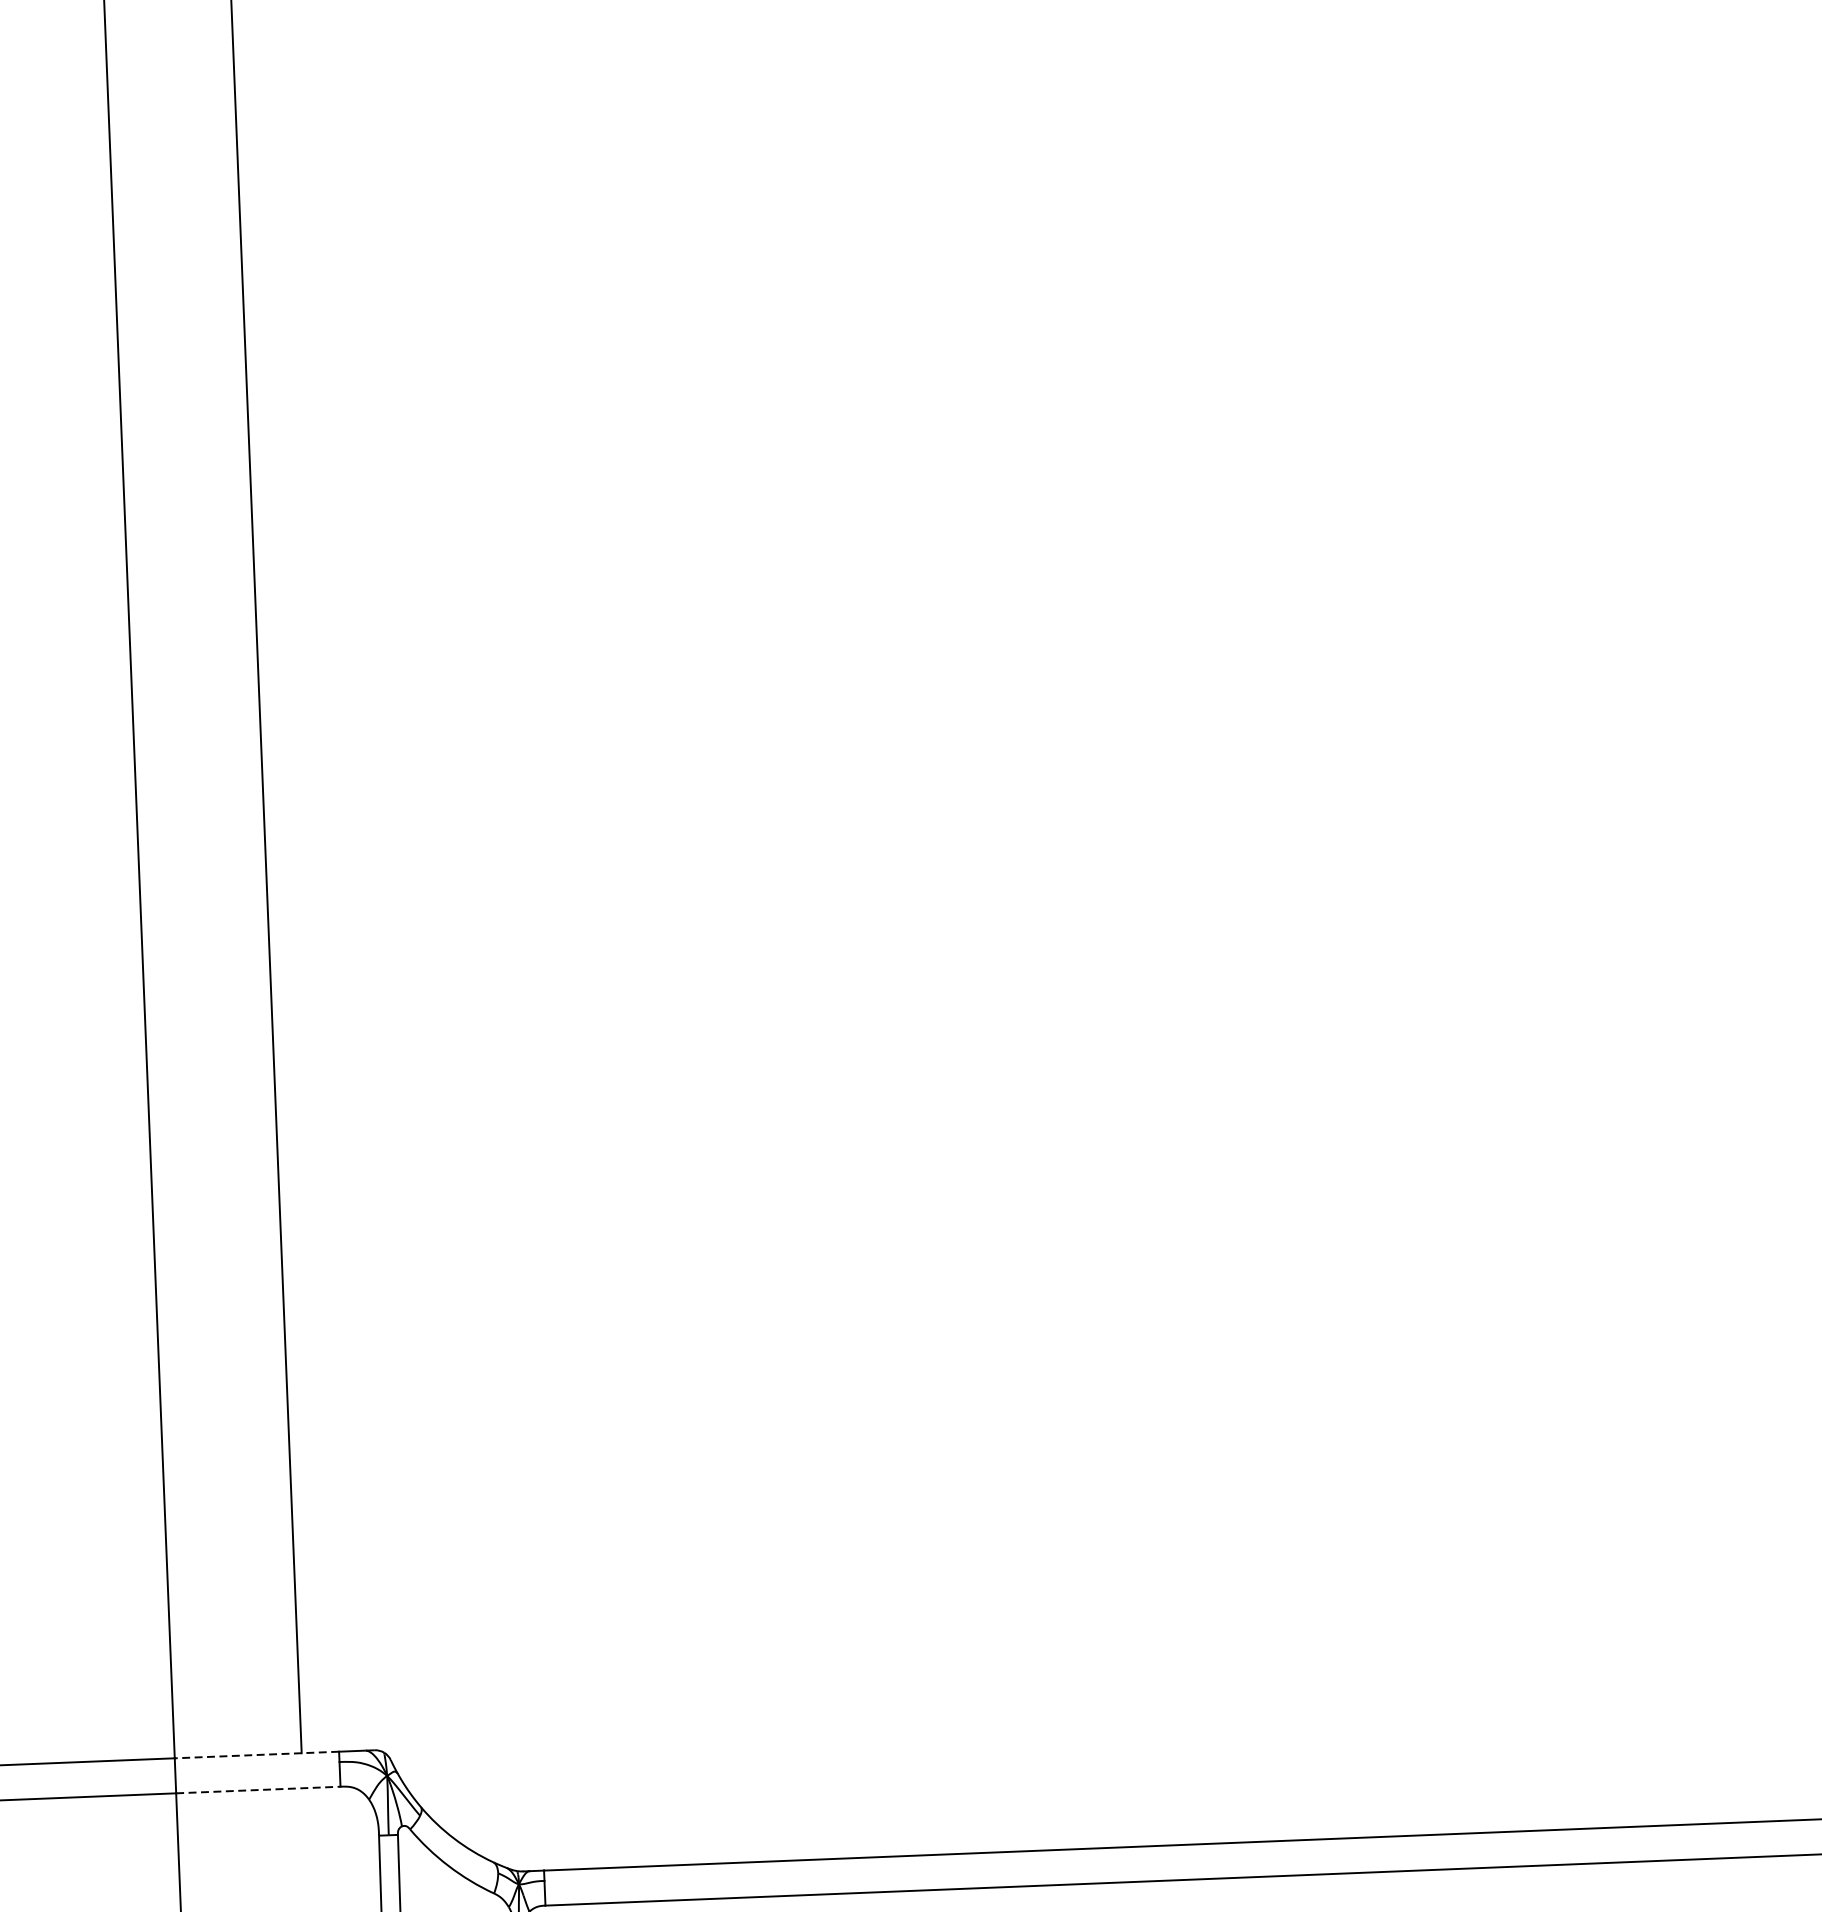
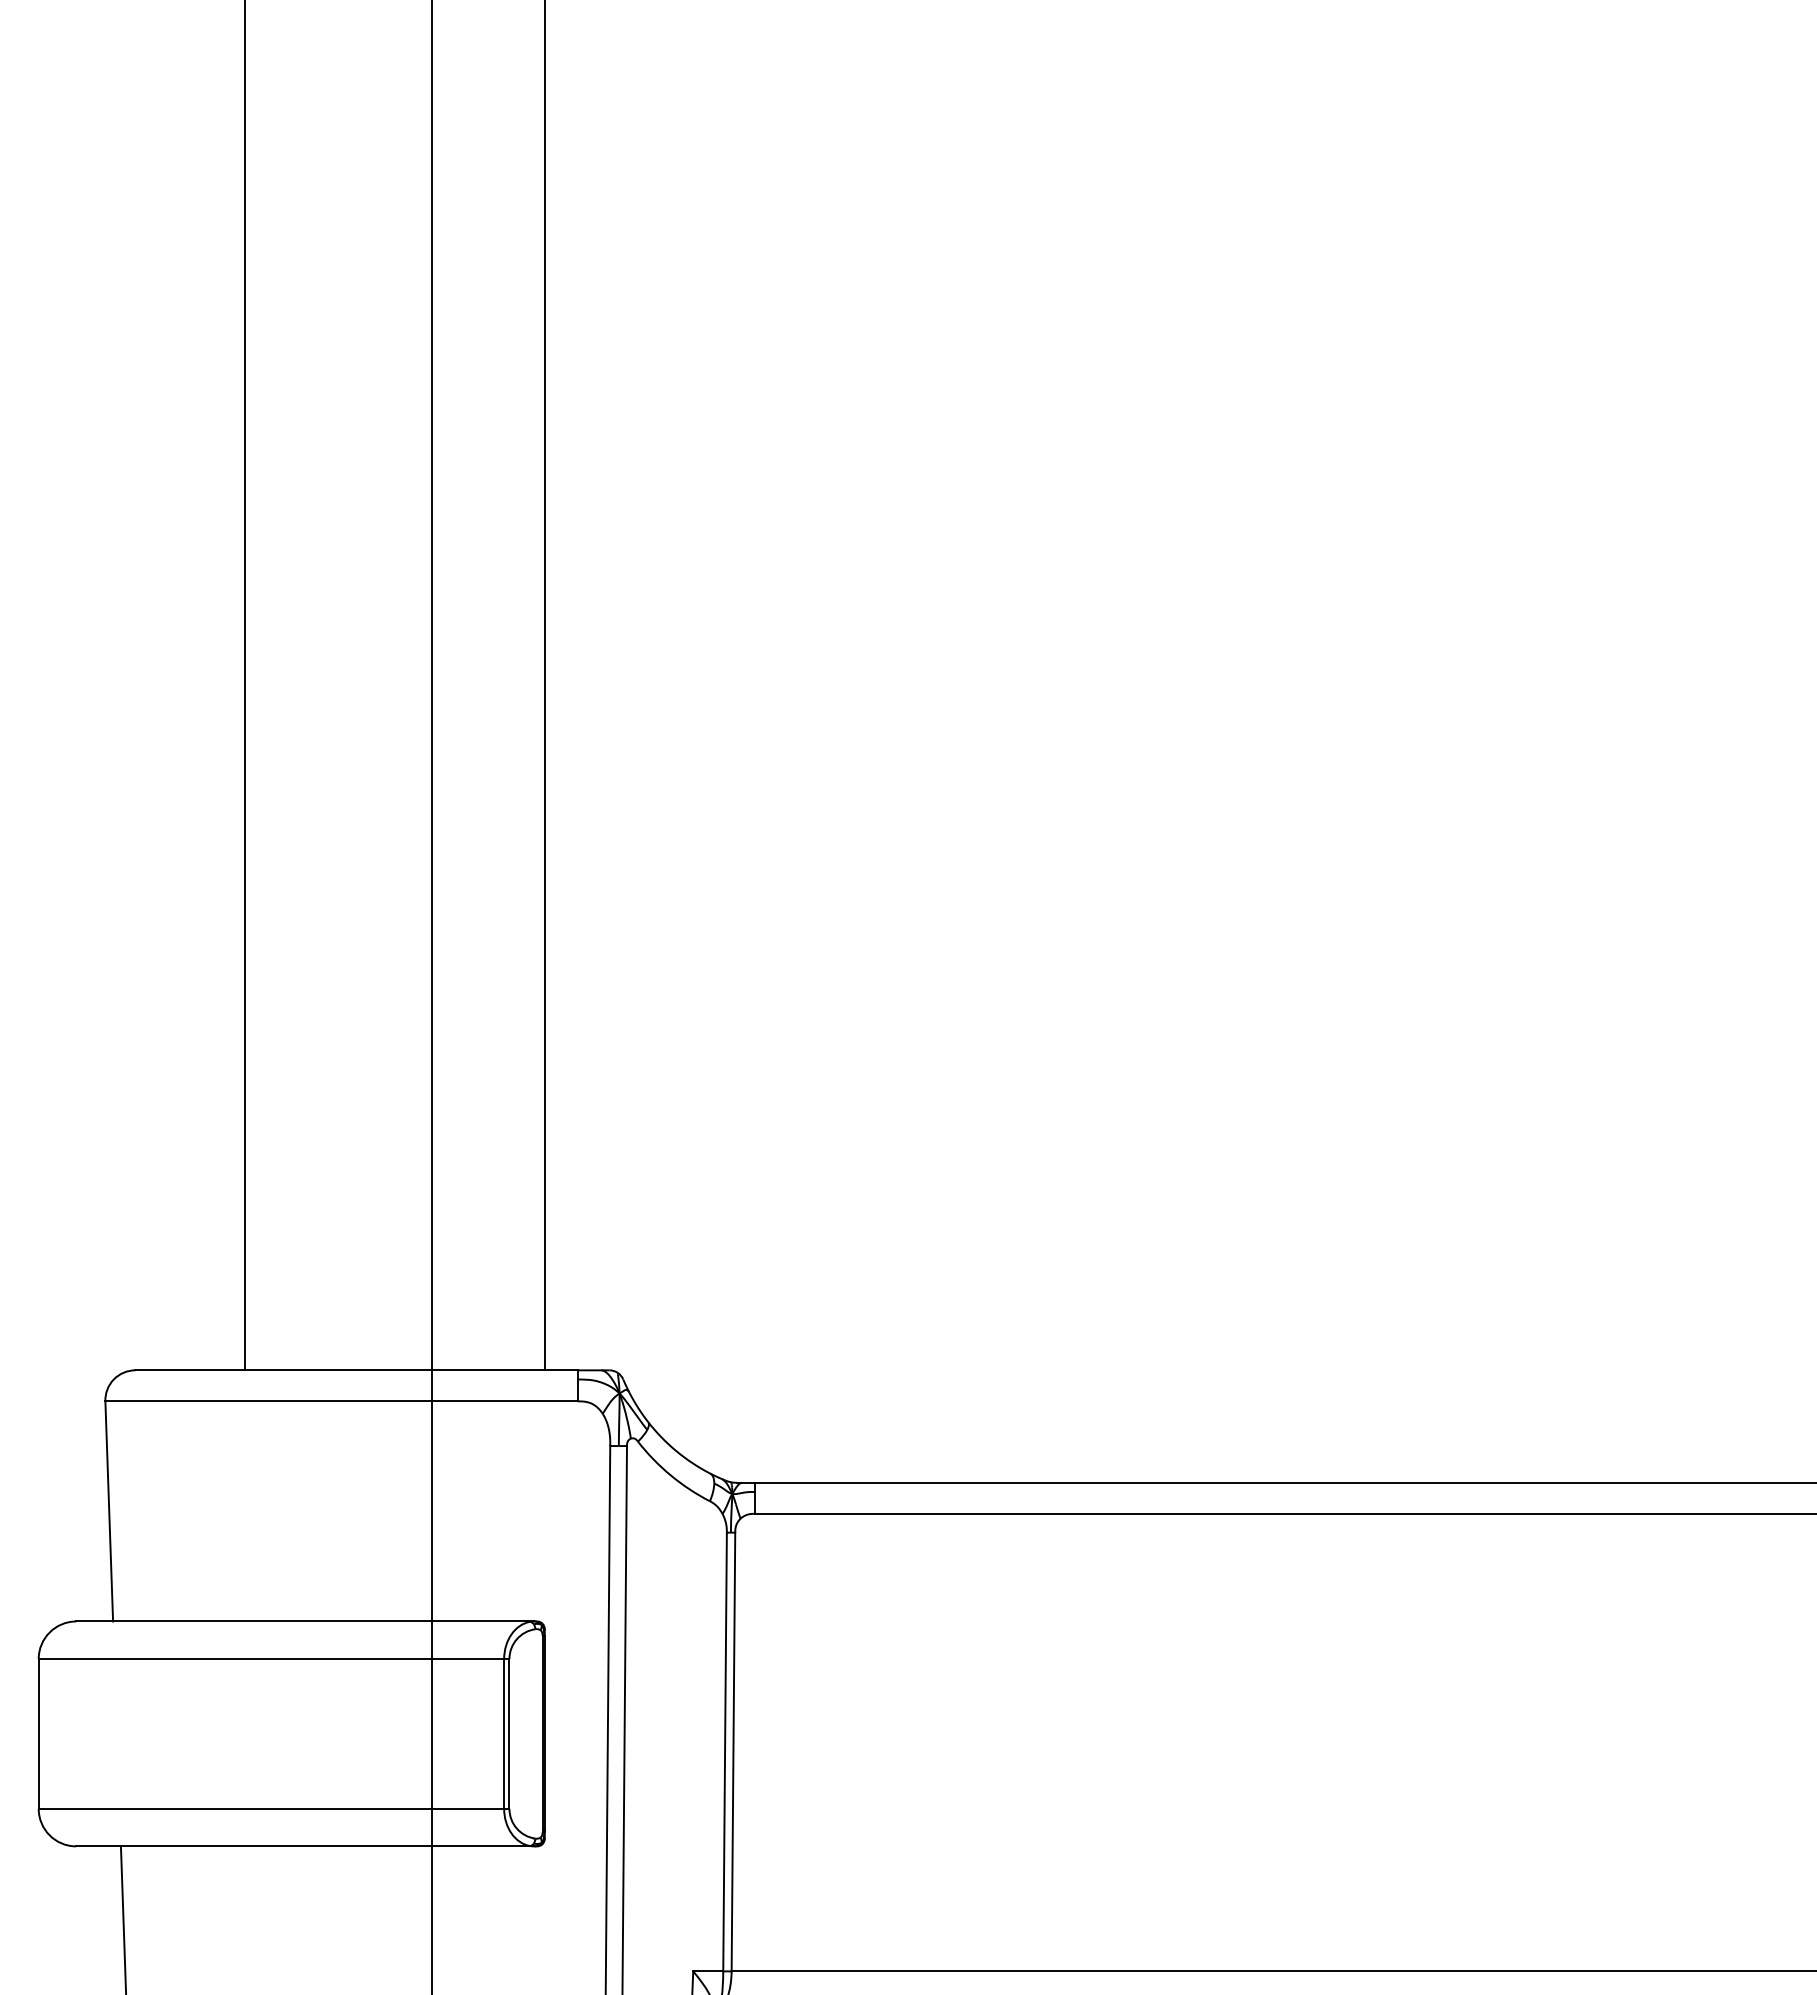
line: (257, 1755) -> (505, 1370), dashed -> solid
line: (258, 1790) -> (505, 1401), dashed -> solid

